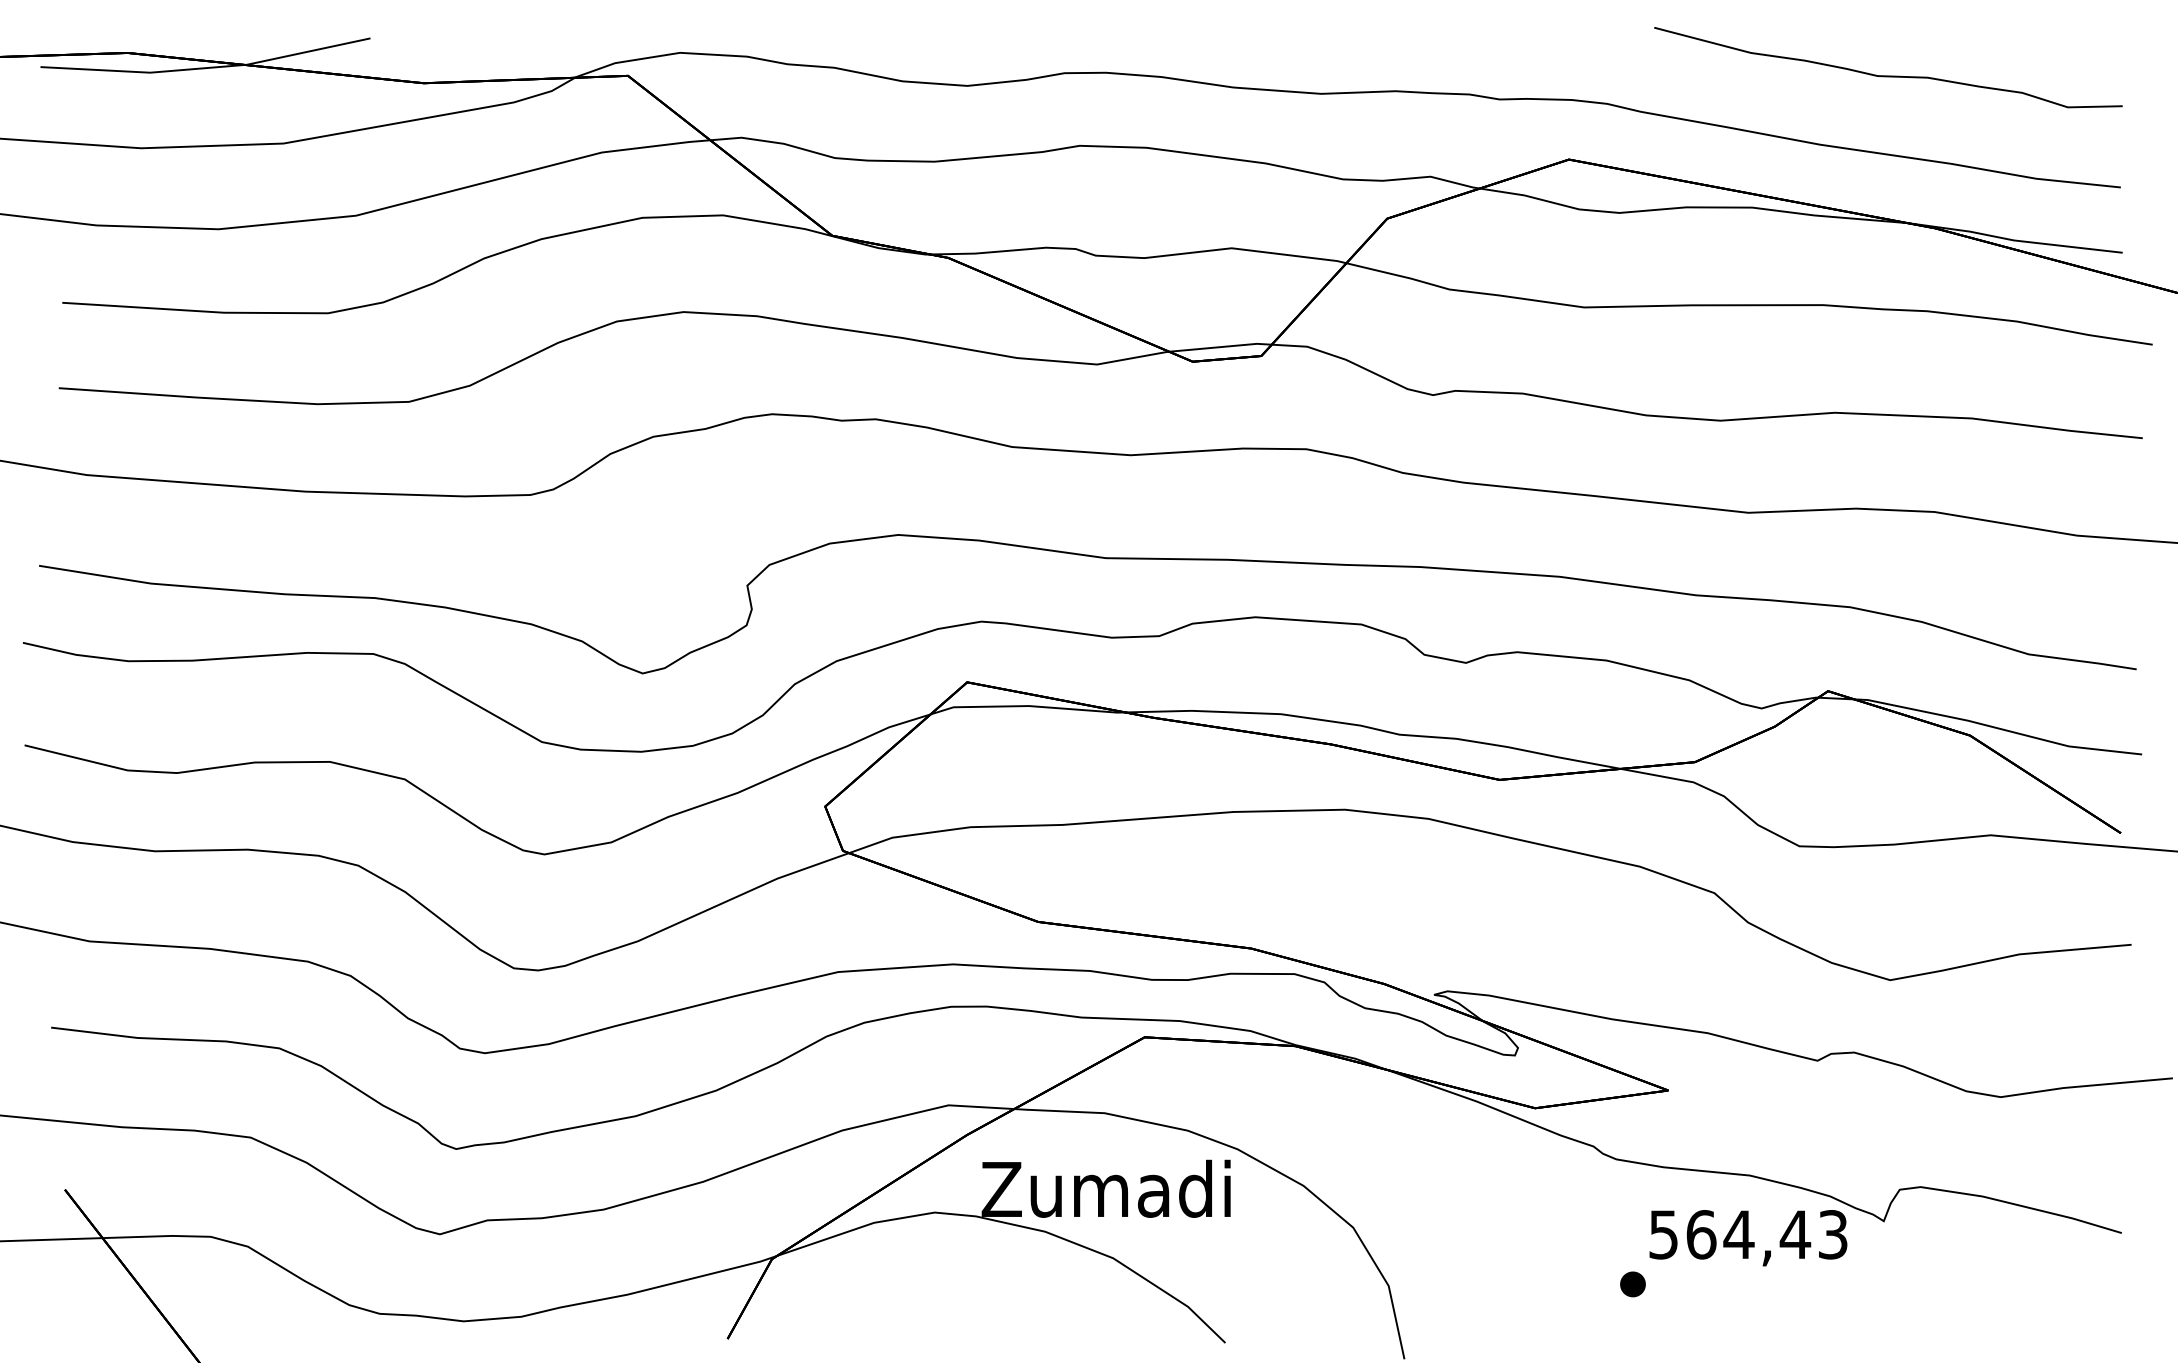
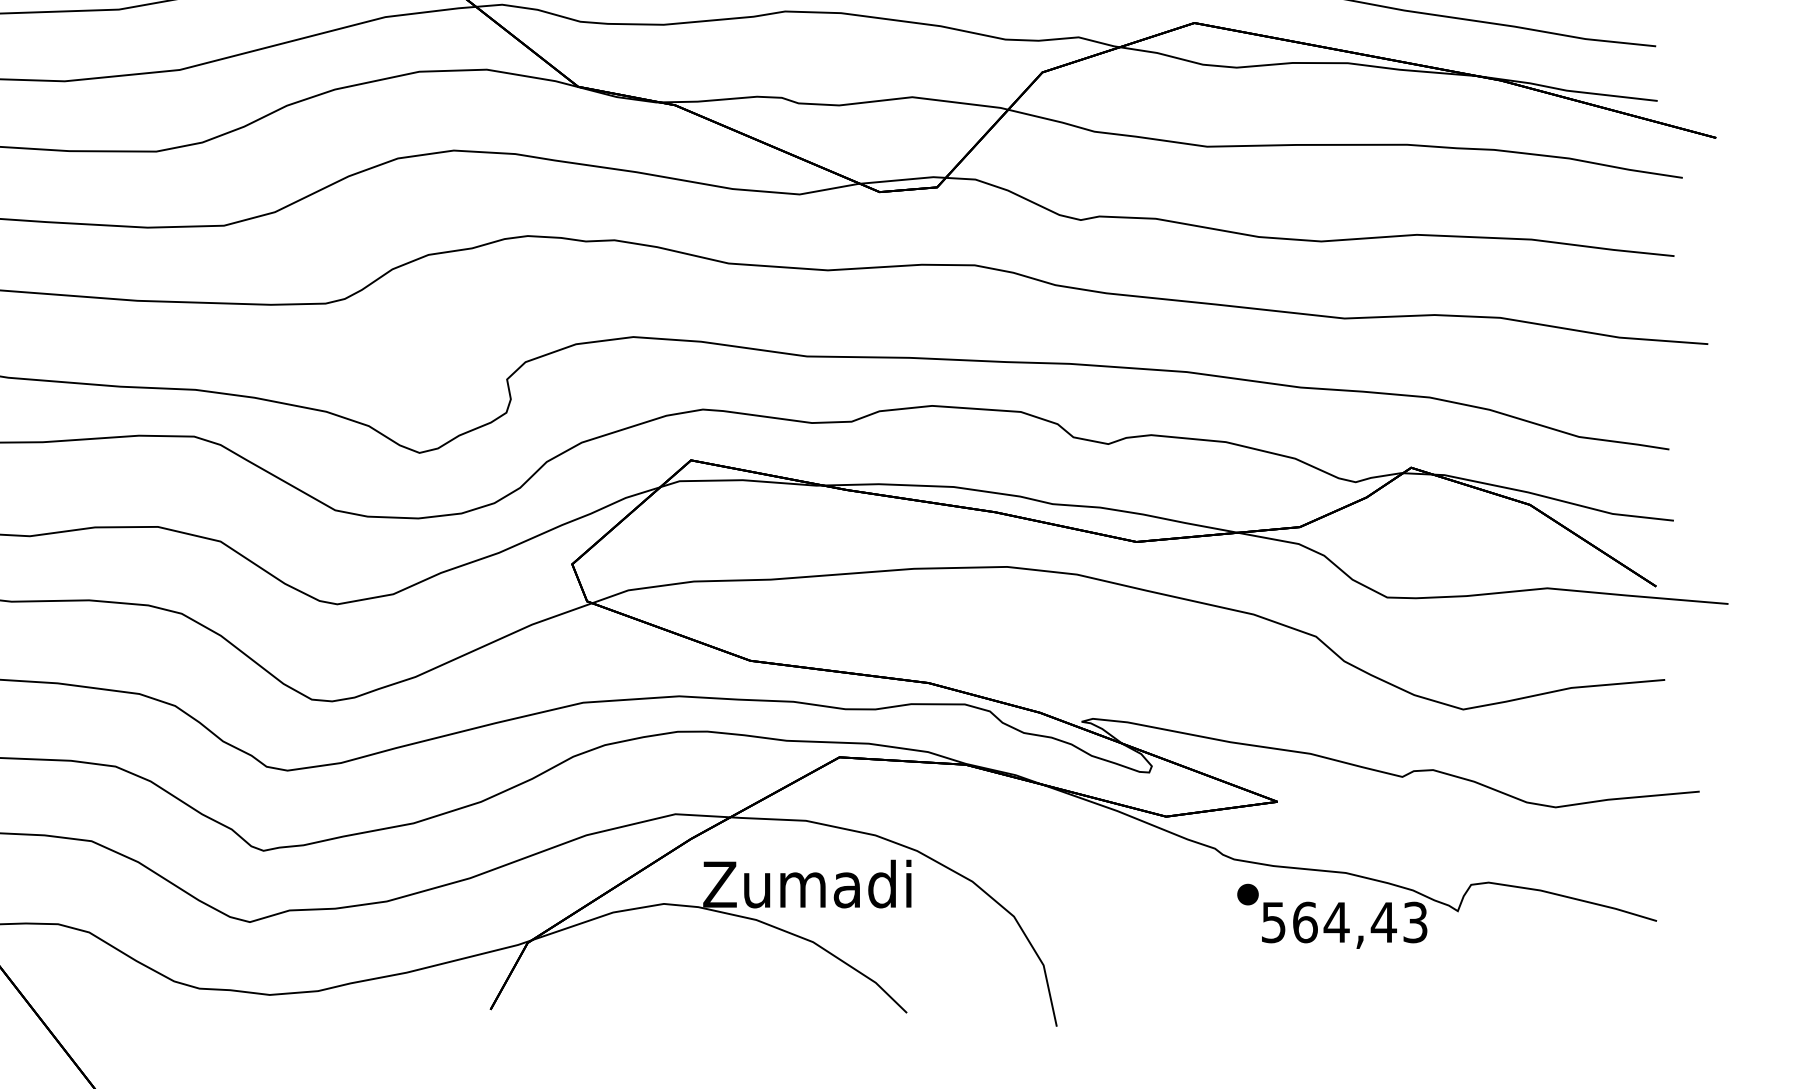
part: (1632, 1284) -> (1247, 894), moved

